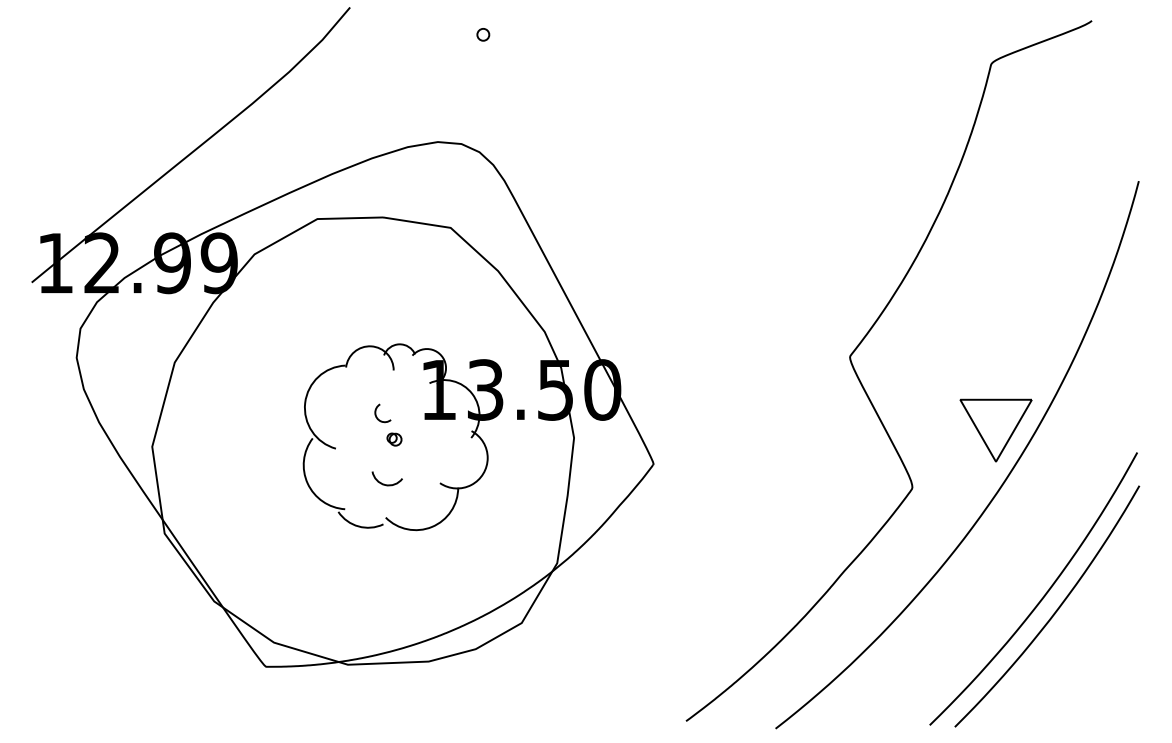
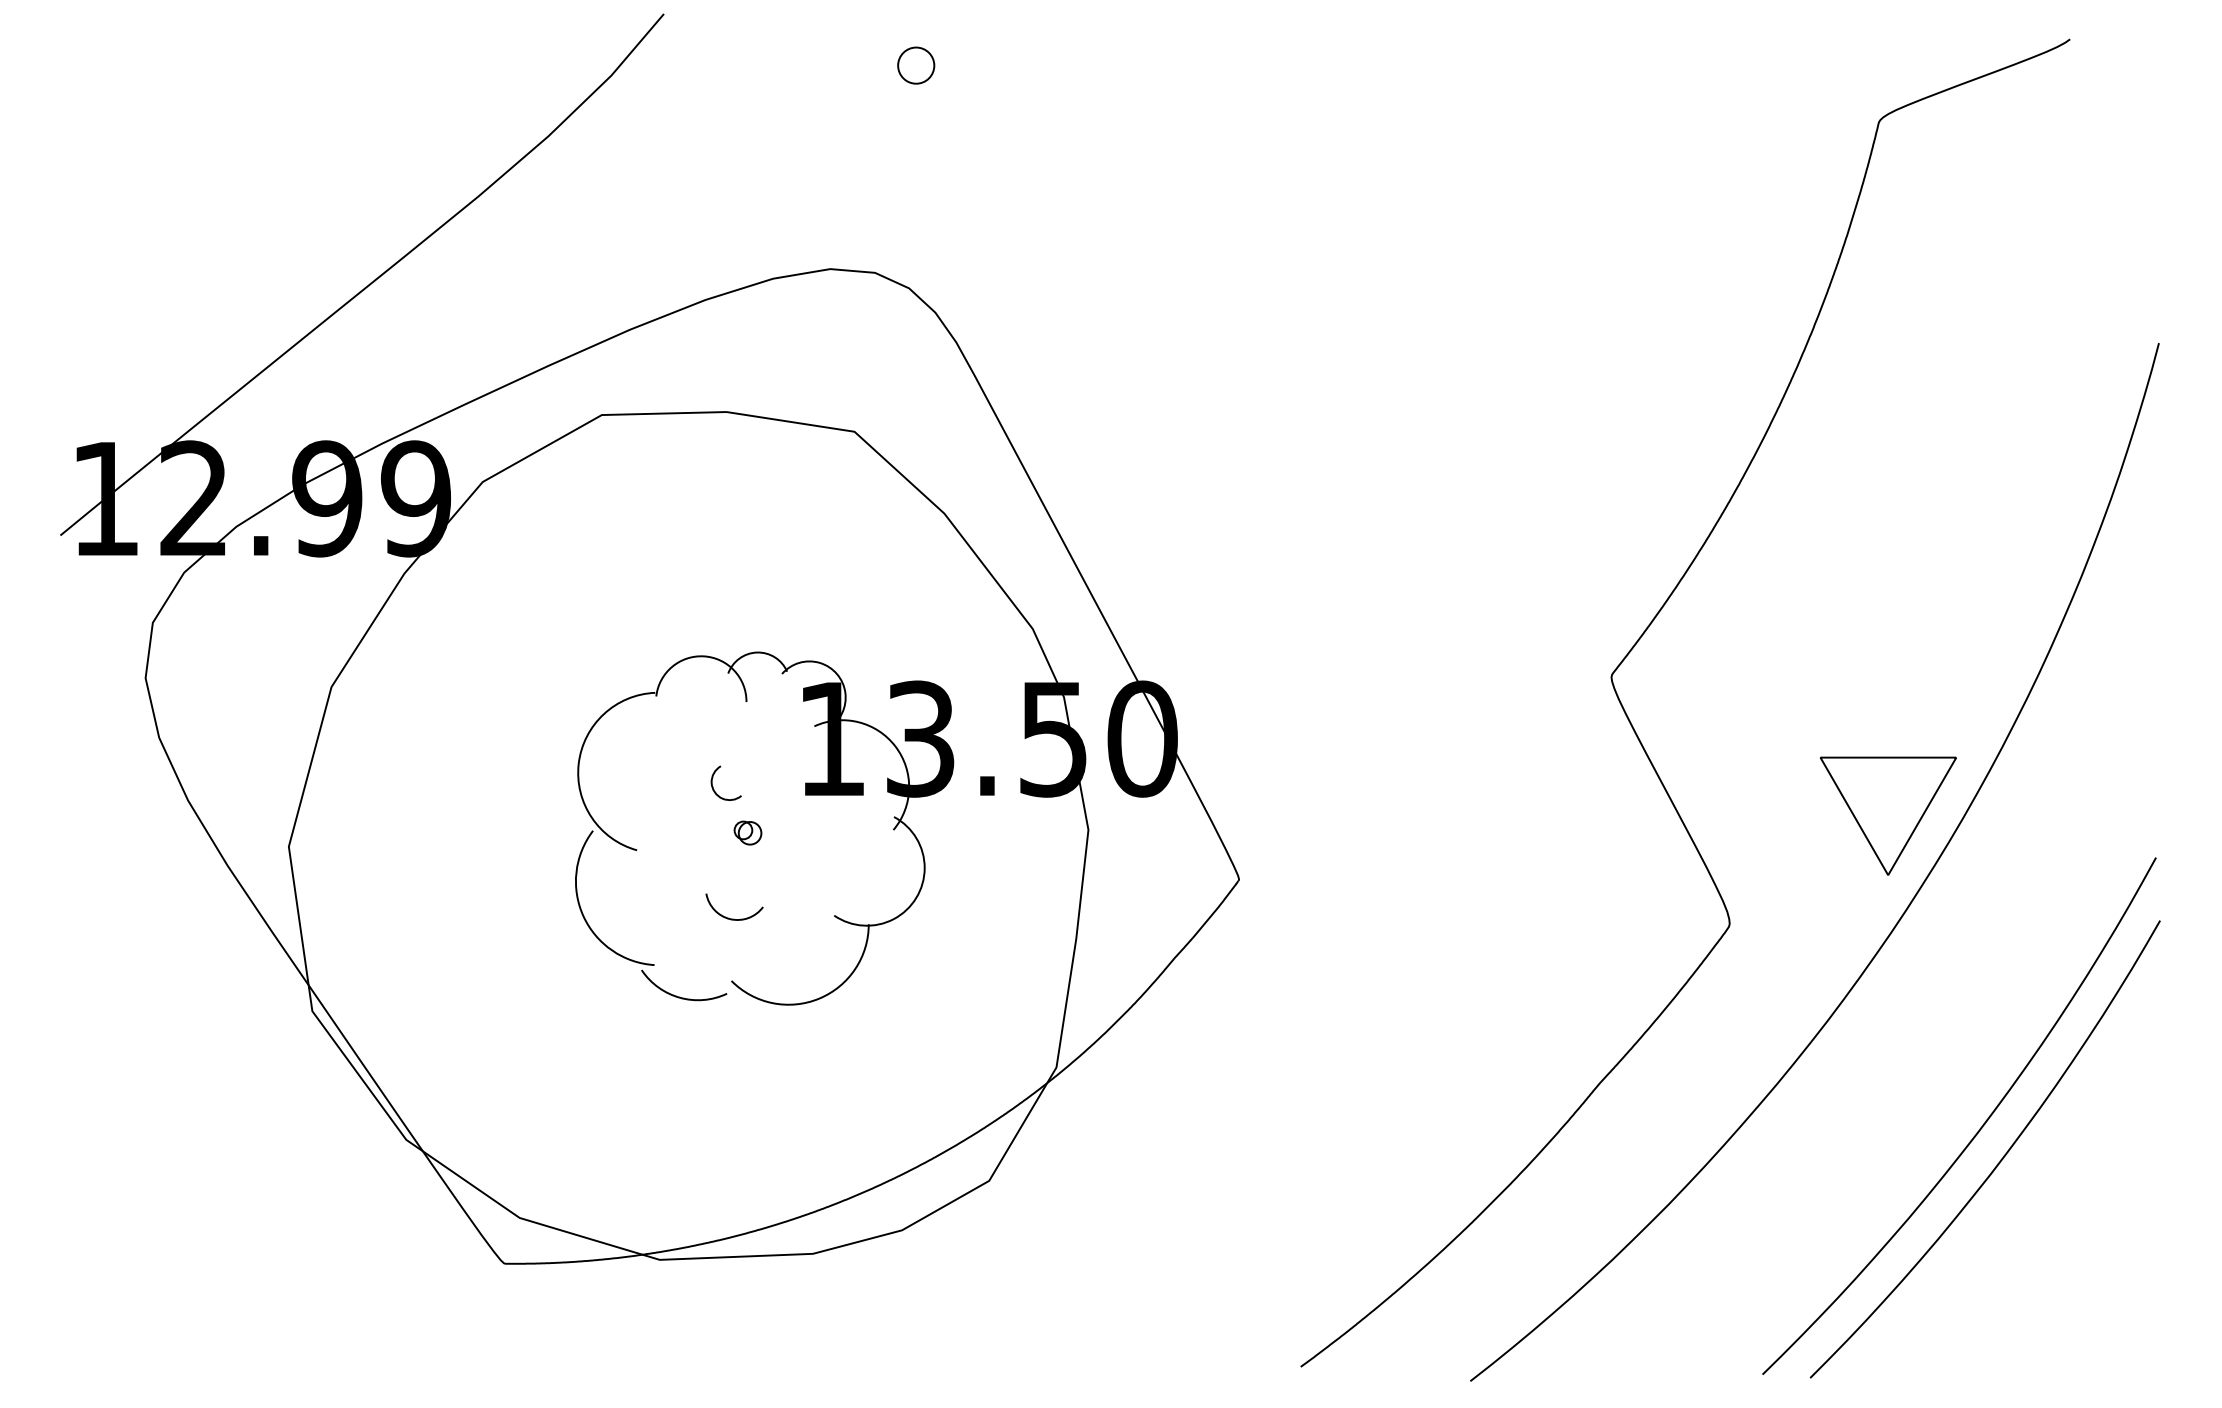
part: (483, 34) -> (916, 65), size x1.6

